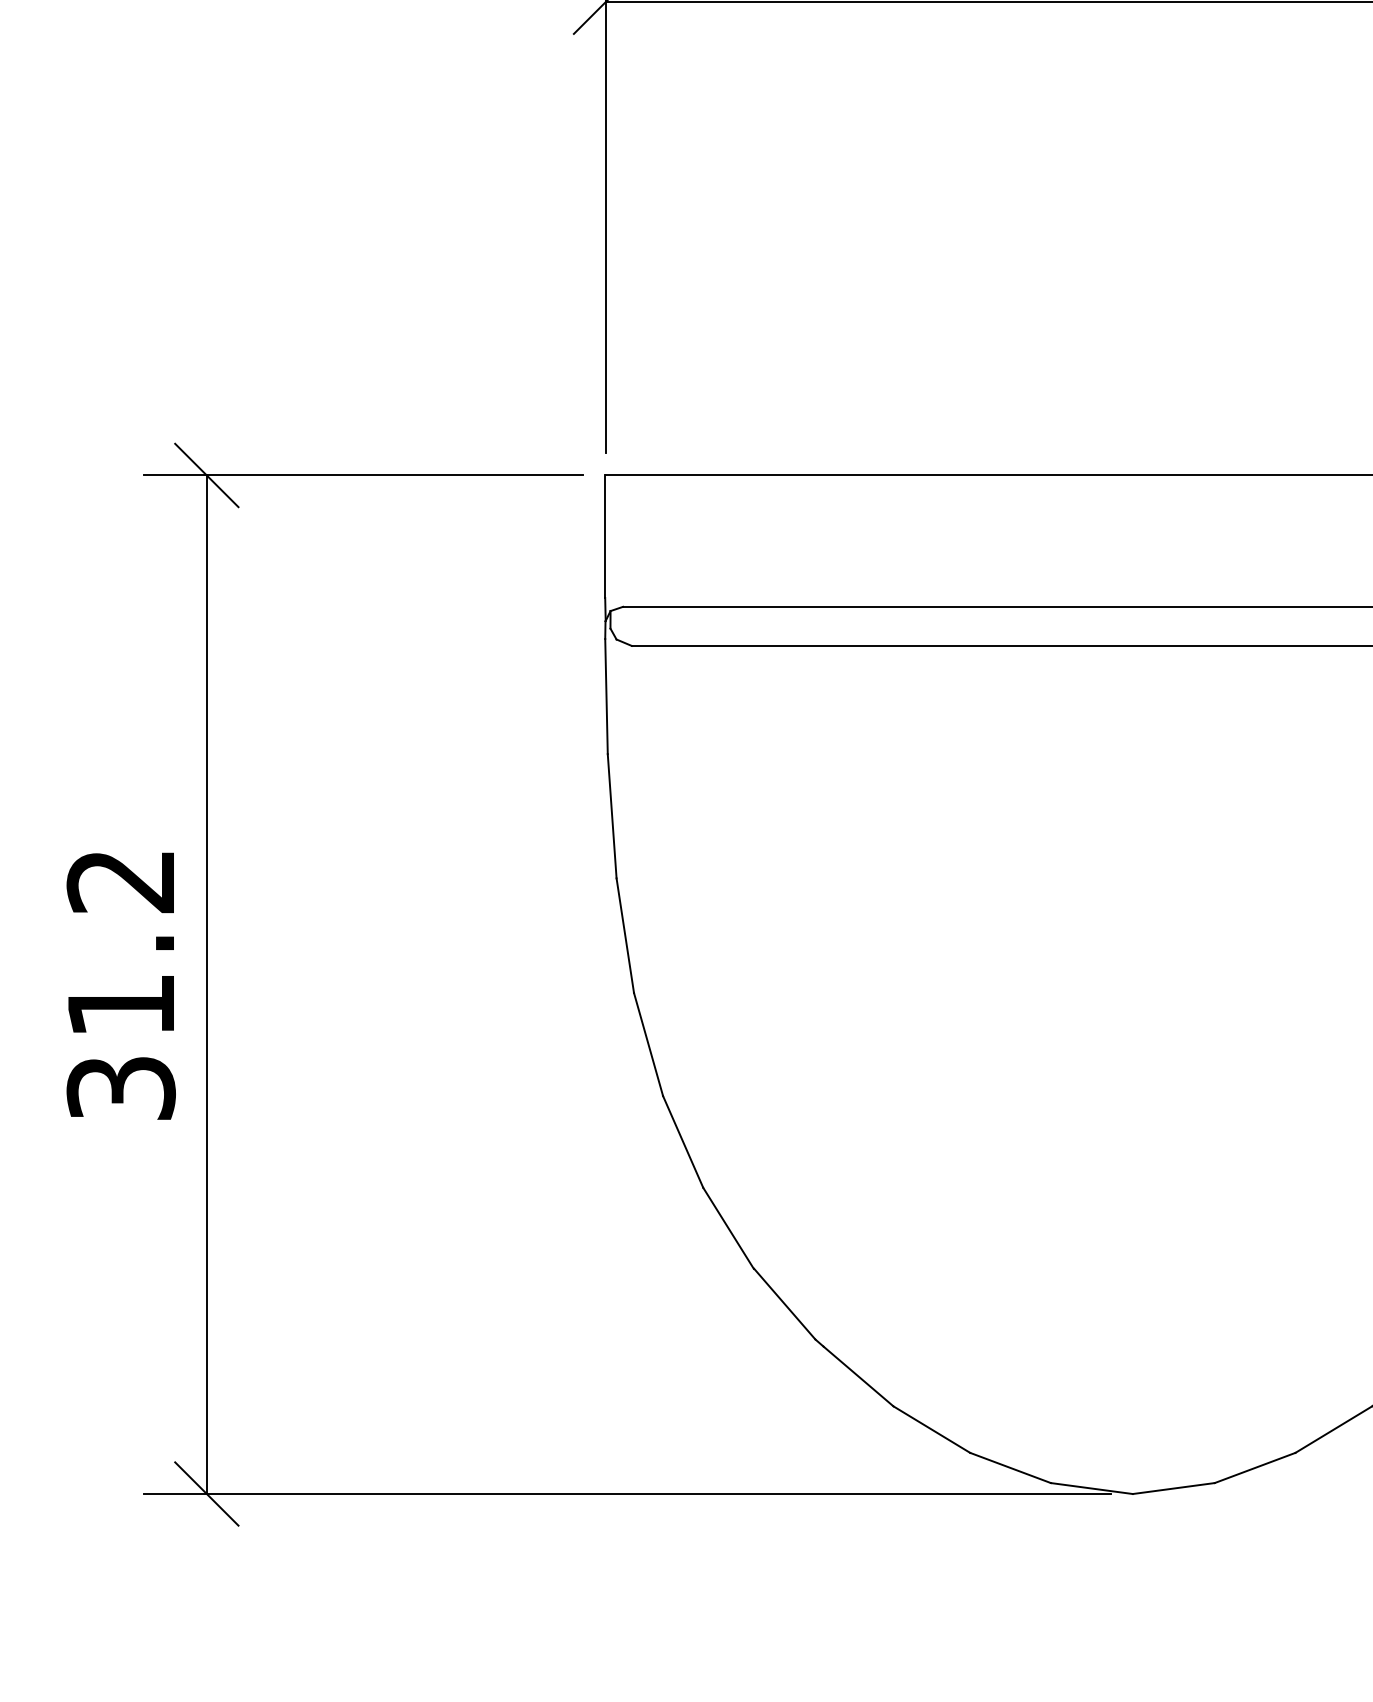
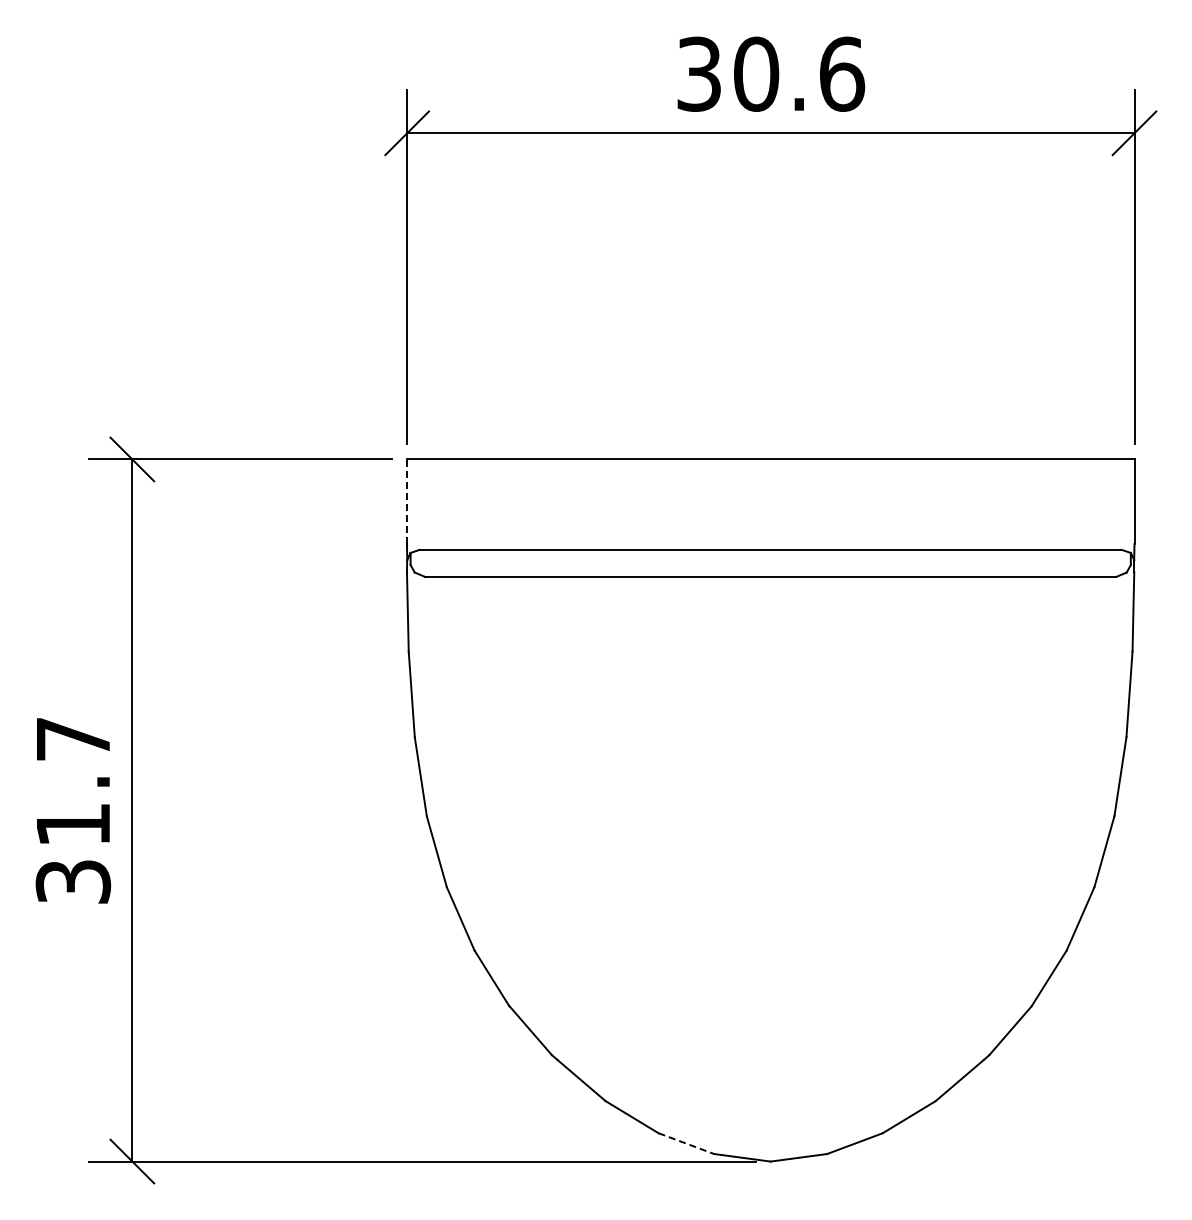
line: (604, 536) -> (406, 501), solid -> dashed
text: (120, 881) -> (72, 739), 31.2 -> 31.7
line: (1010, 1467) -> (686, 1143), solid -> dashed

